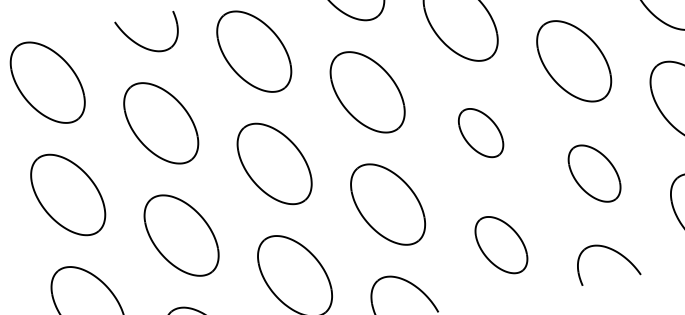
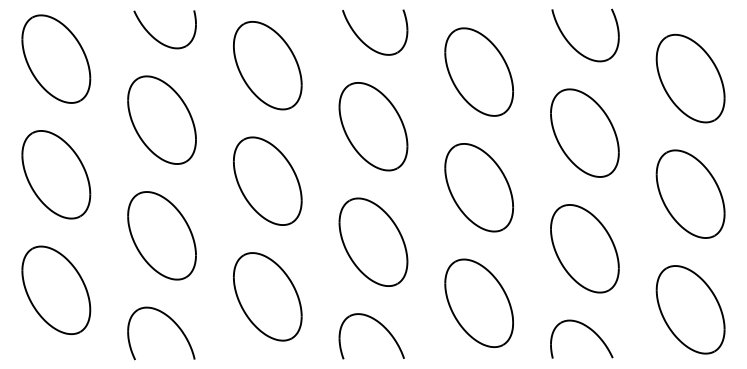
part: (480, 132) -> (478, 187), size x1.67
part: (594, 173) -> (584, 248), size x1.43
part: (500, 244) -> (478, 302), size x1.43

